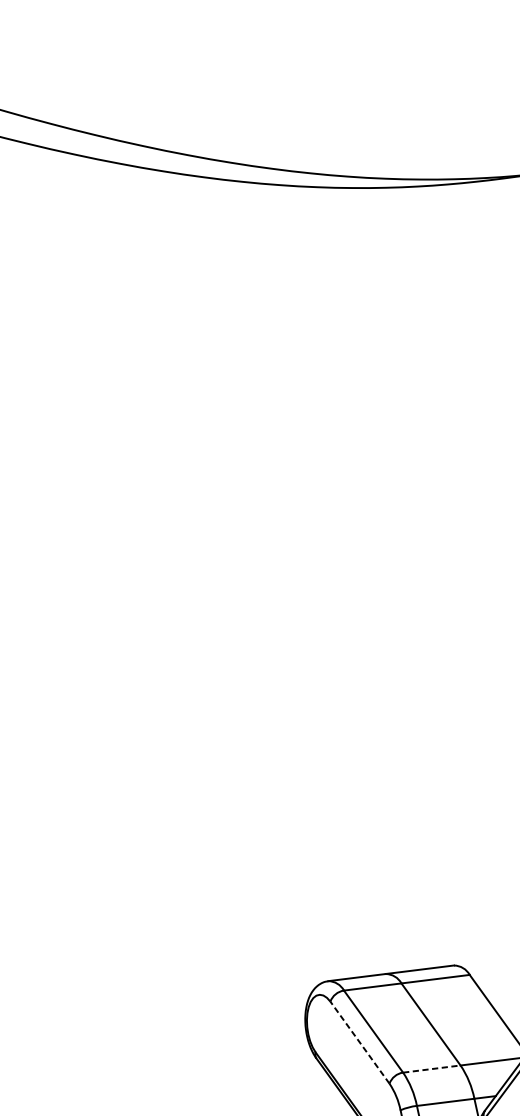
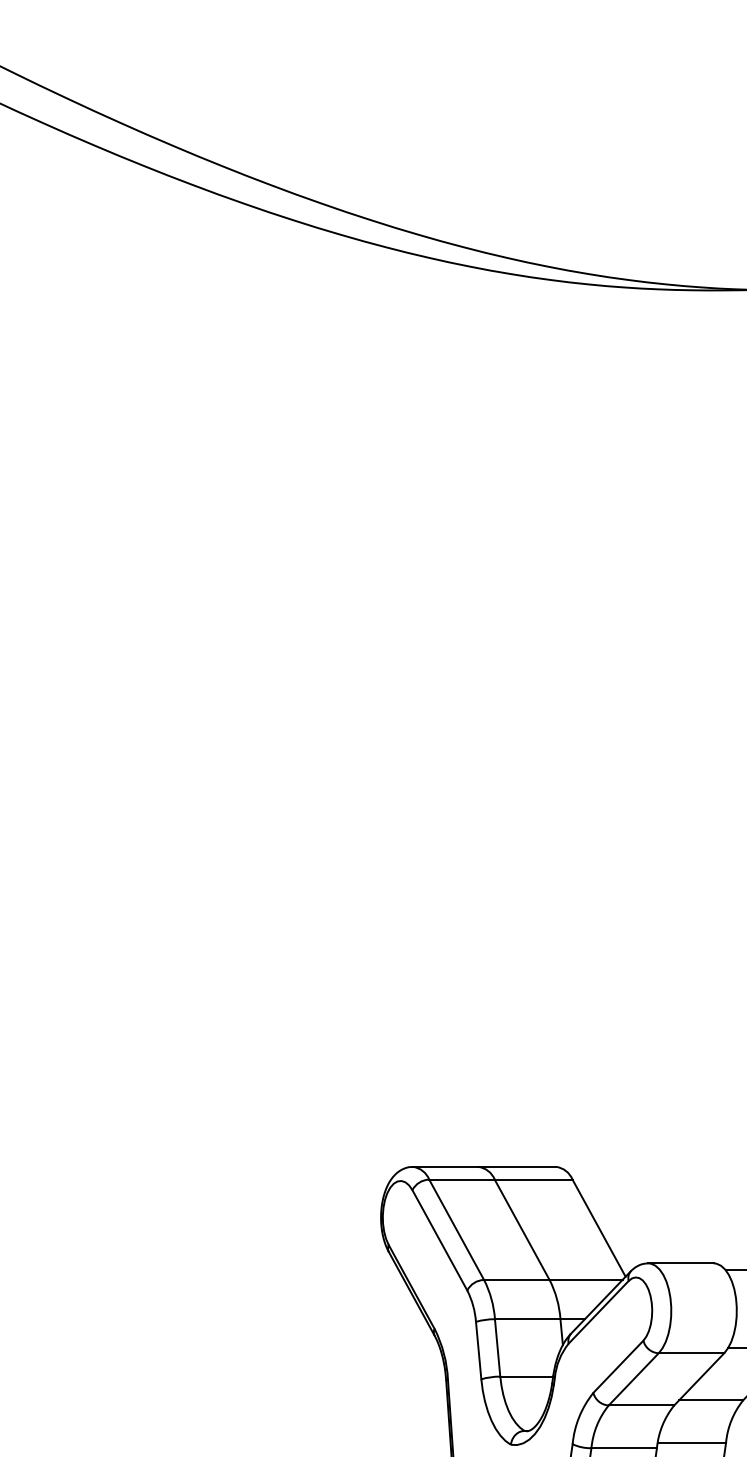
line: (359, 1041) -> (439, 1239), dashed -> solid
line: (431, 1069) -> (516, 1280), dashed -> solid

